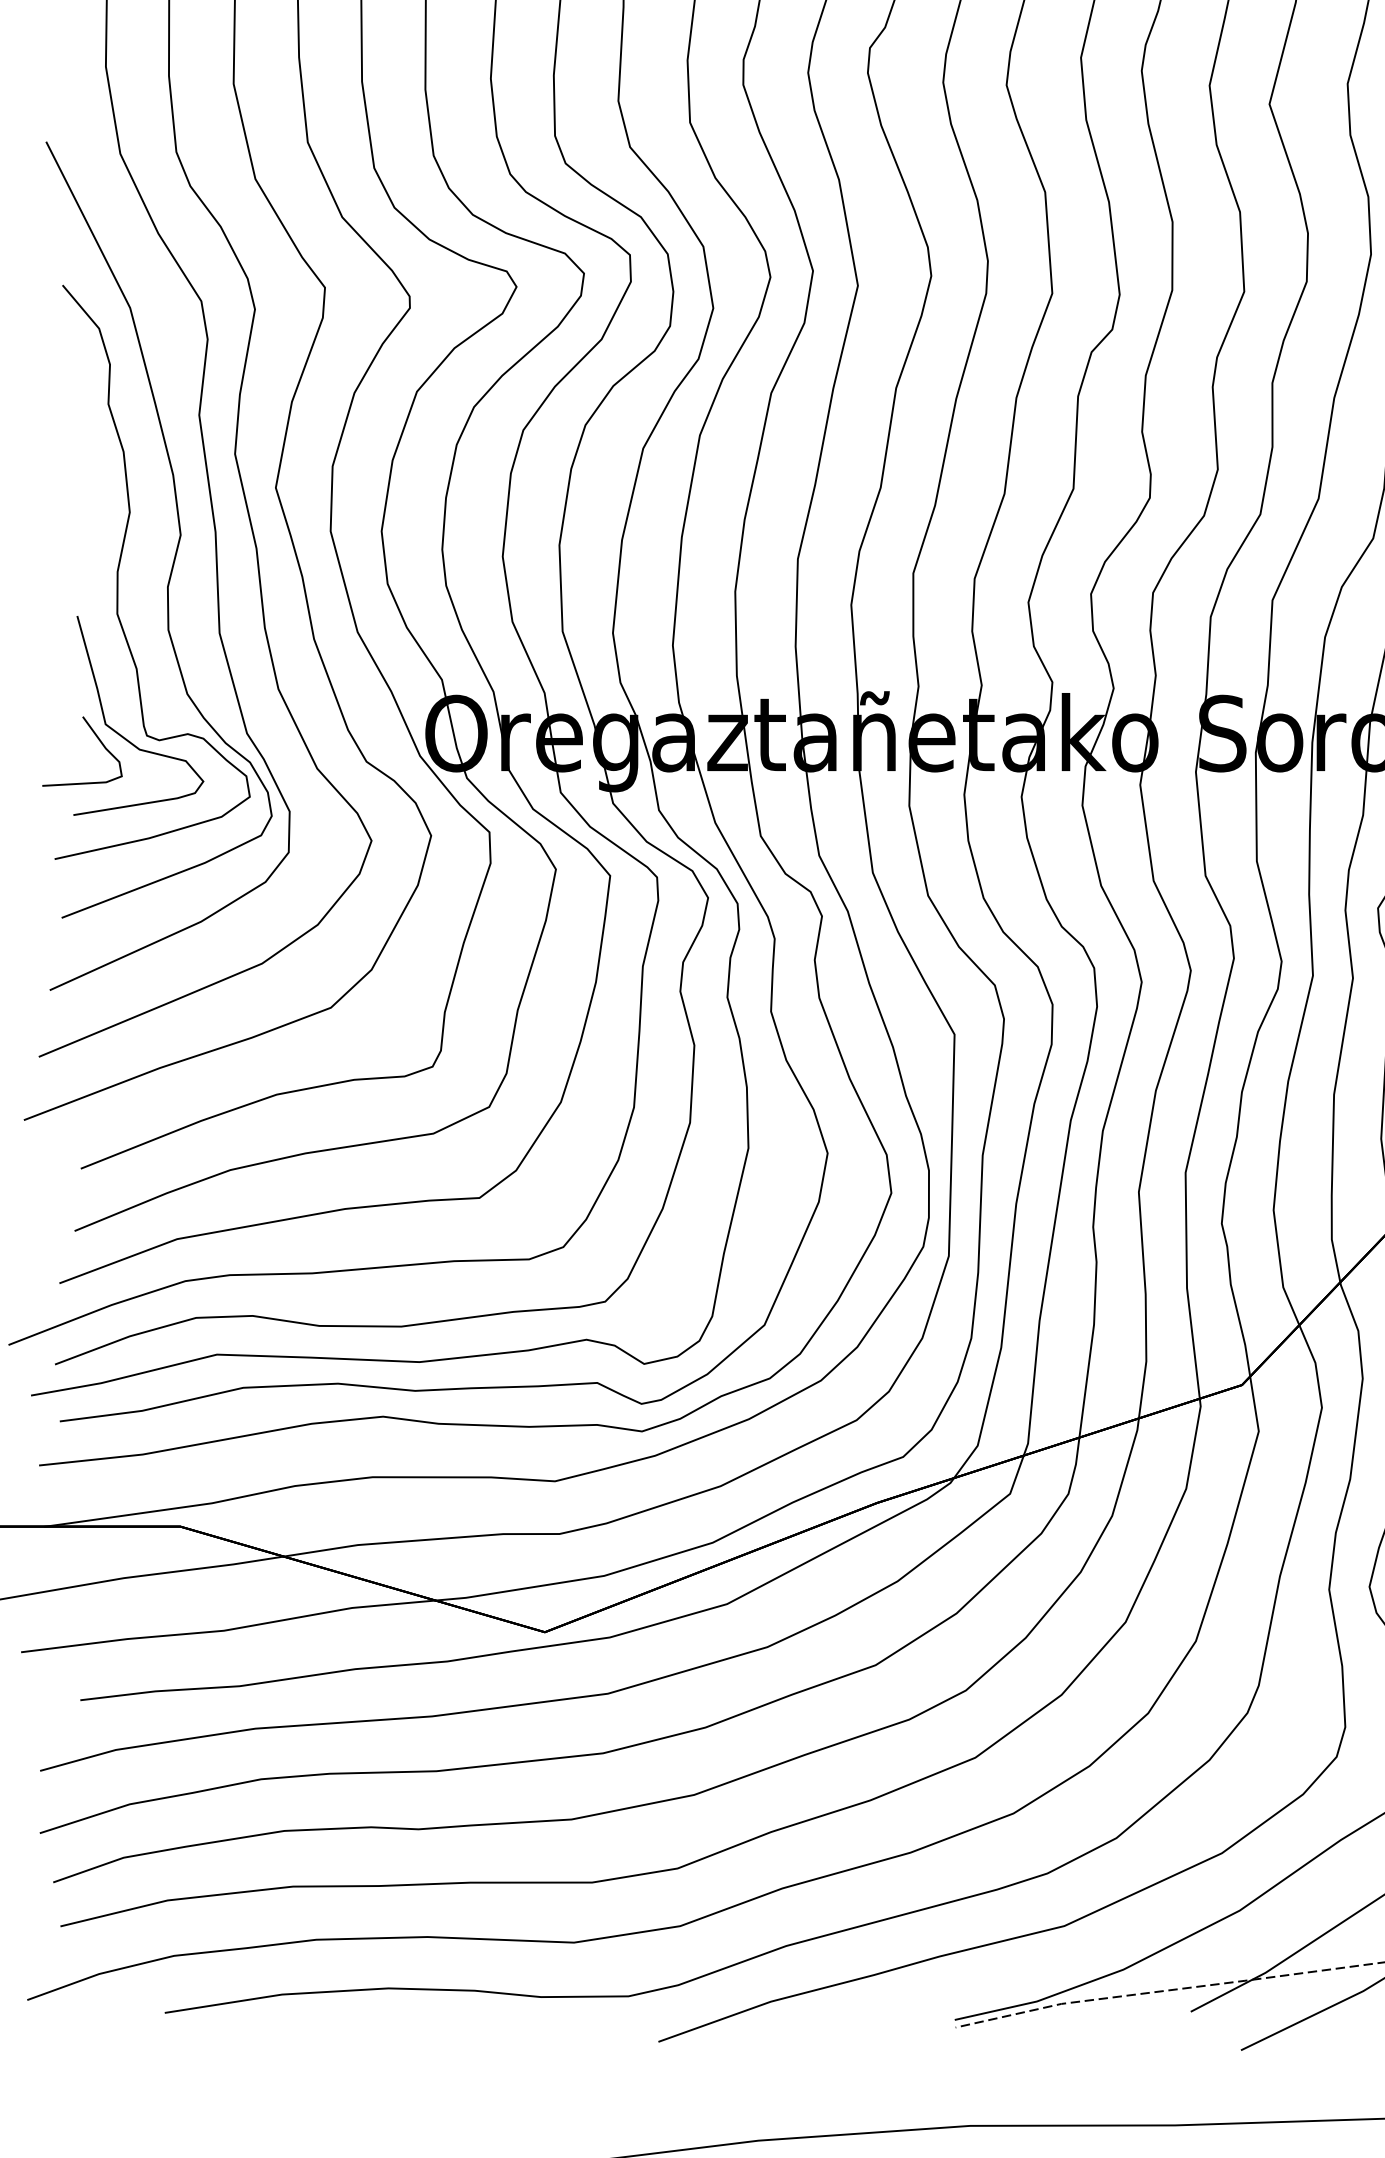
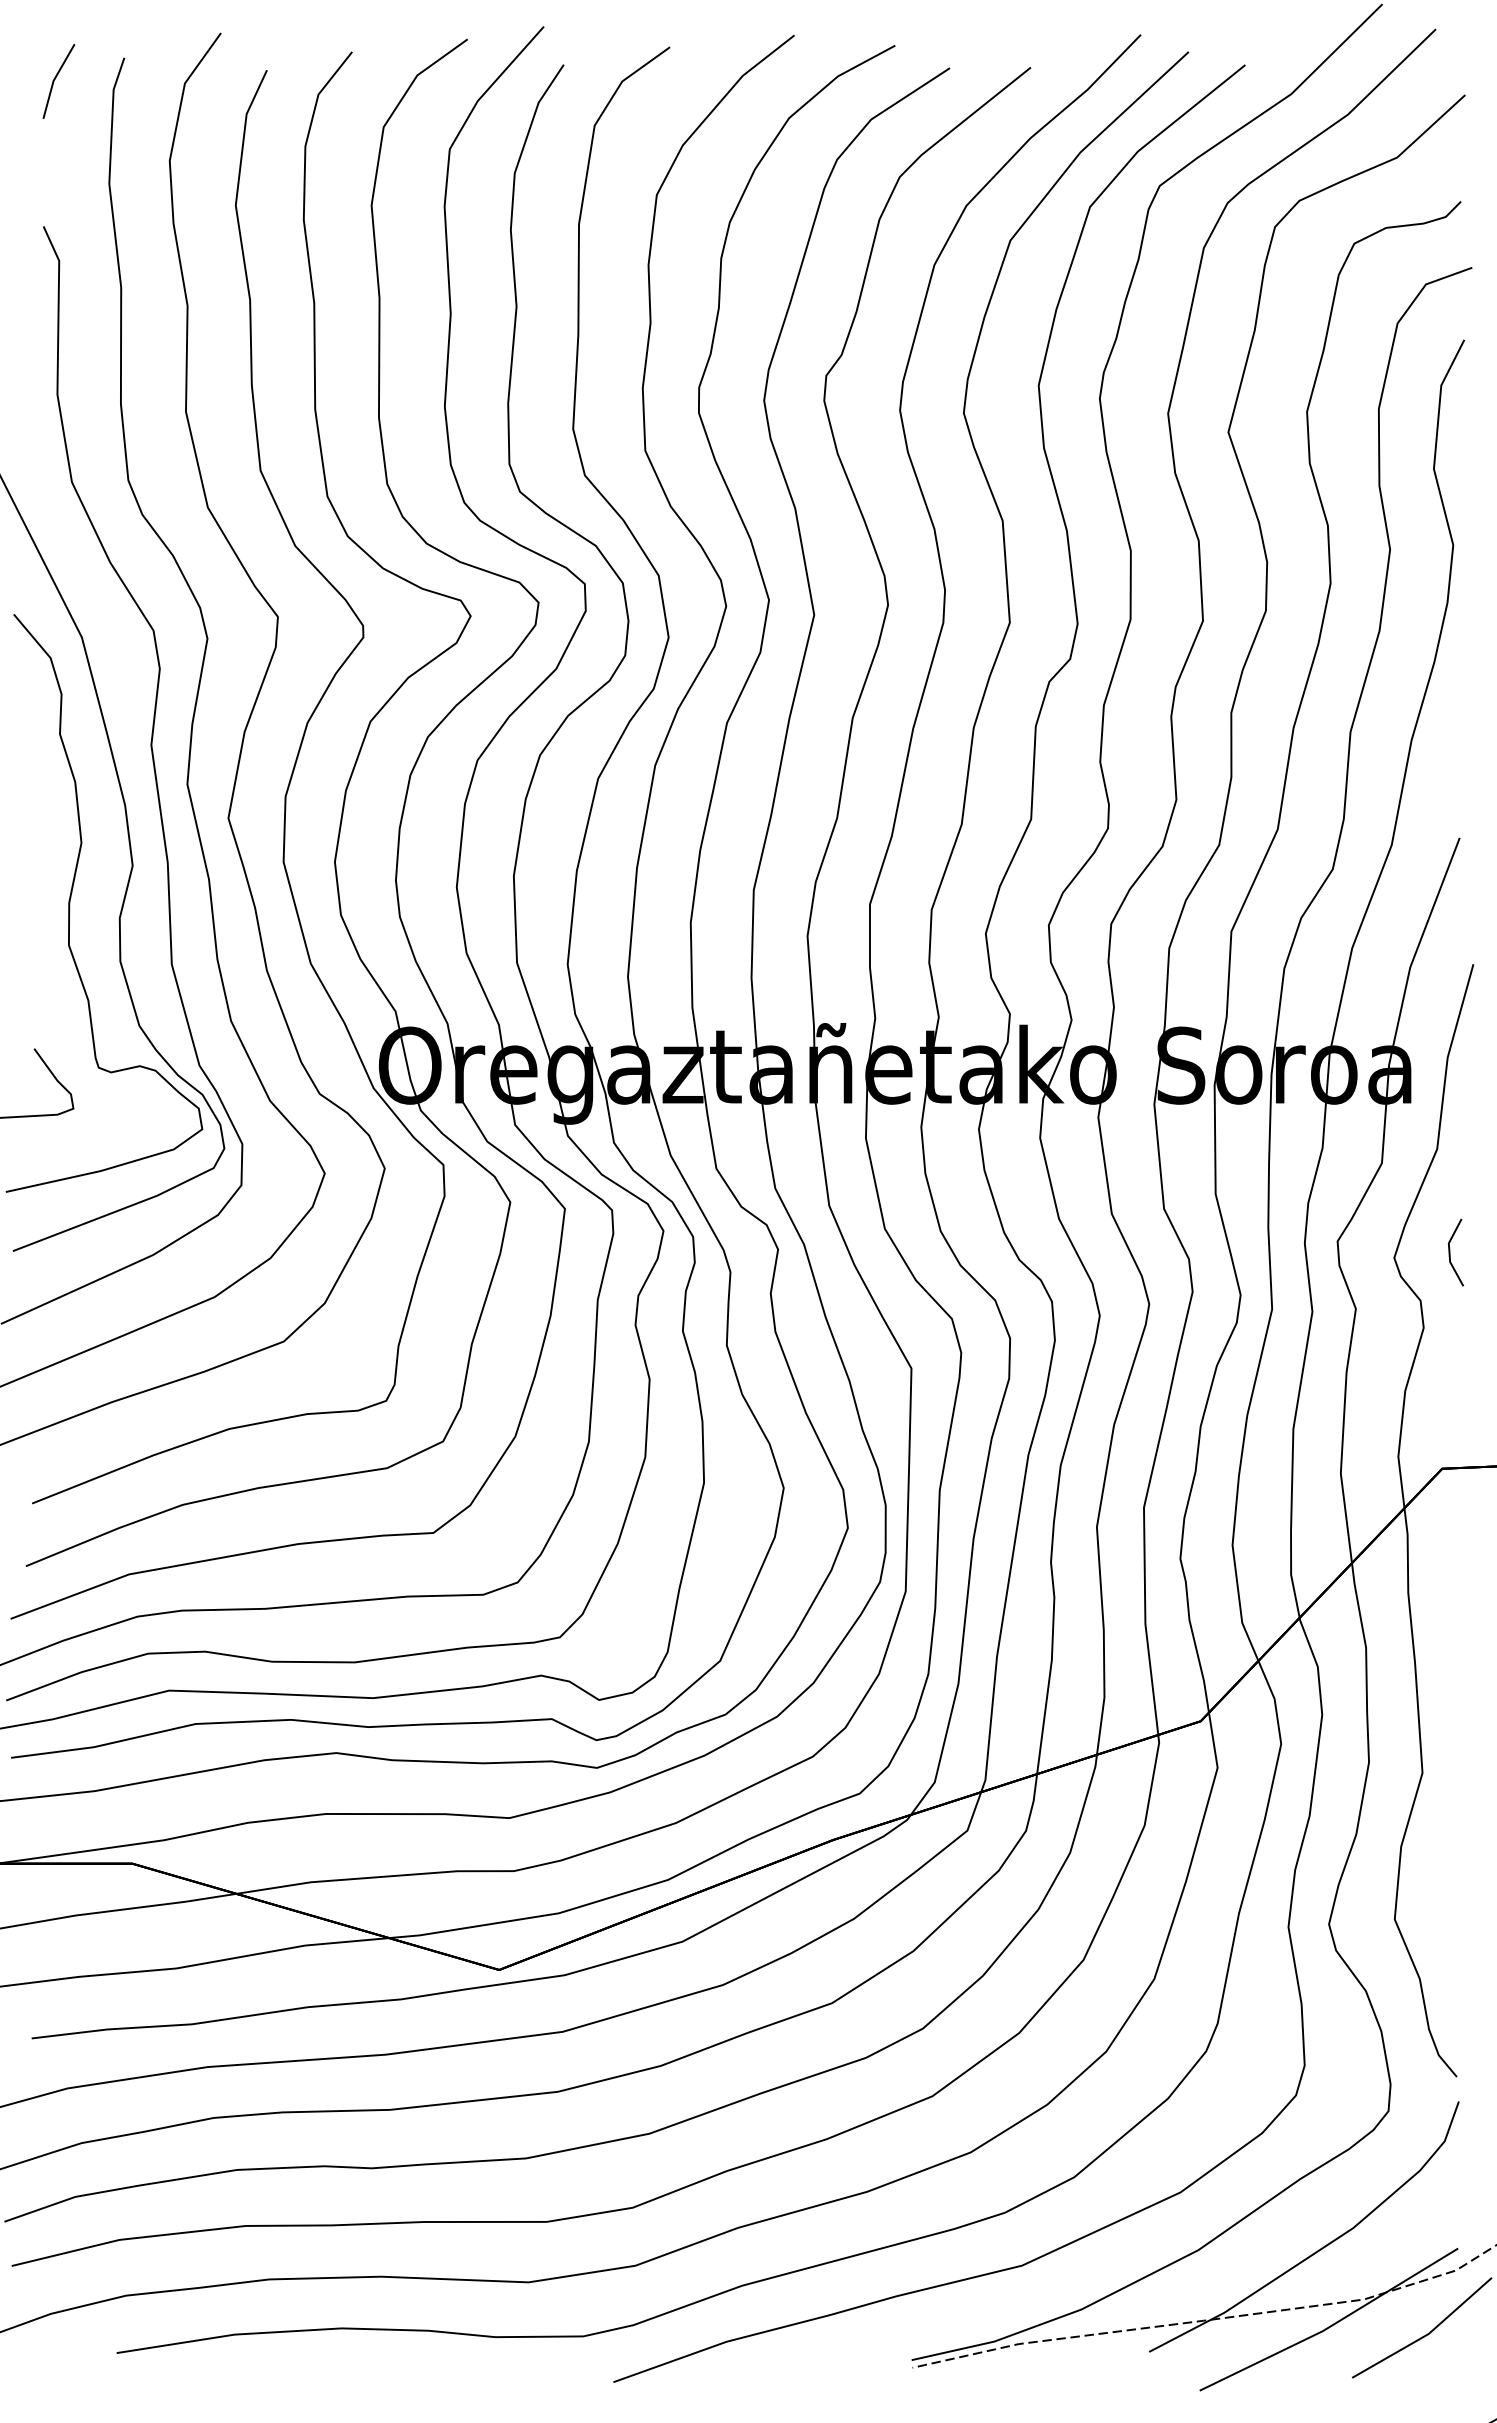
part: (123, 736) -> (75, 1068), removed

